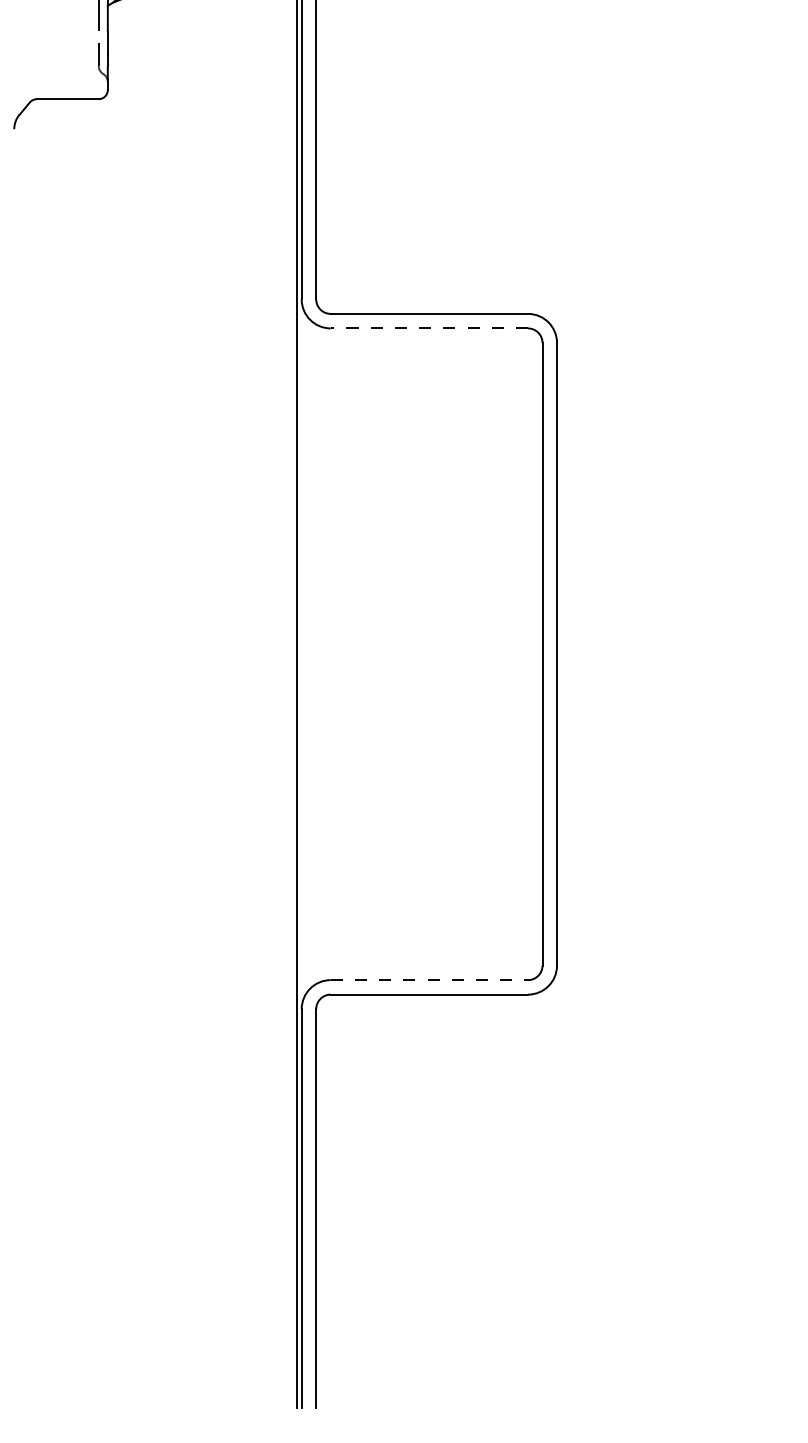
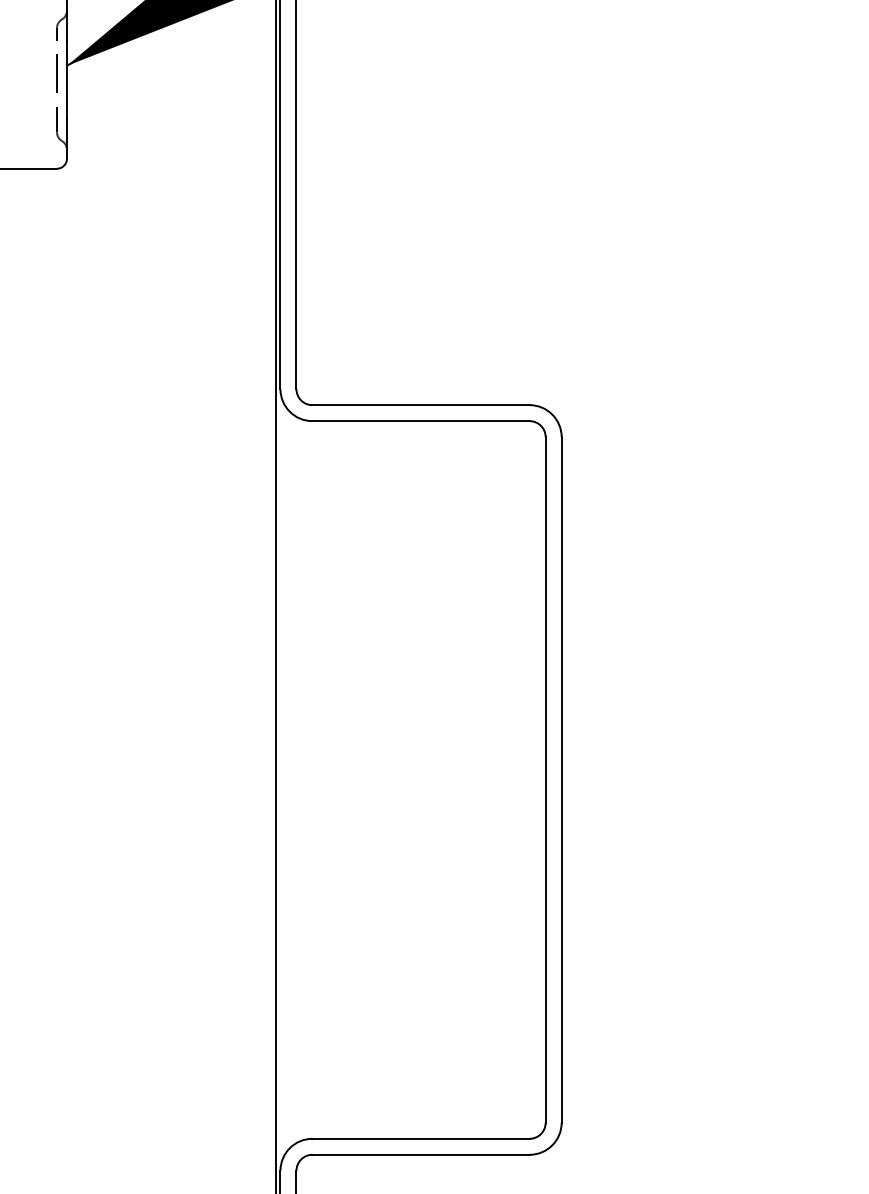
line: (429, 328) -> (421, 421), dashed -> solid
line: (429, 980) -> (421, 1139), dashed -> solid

